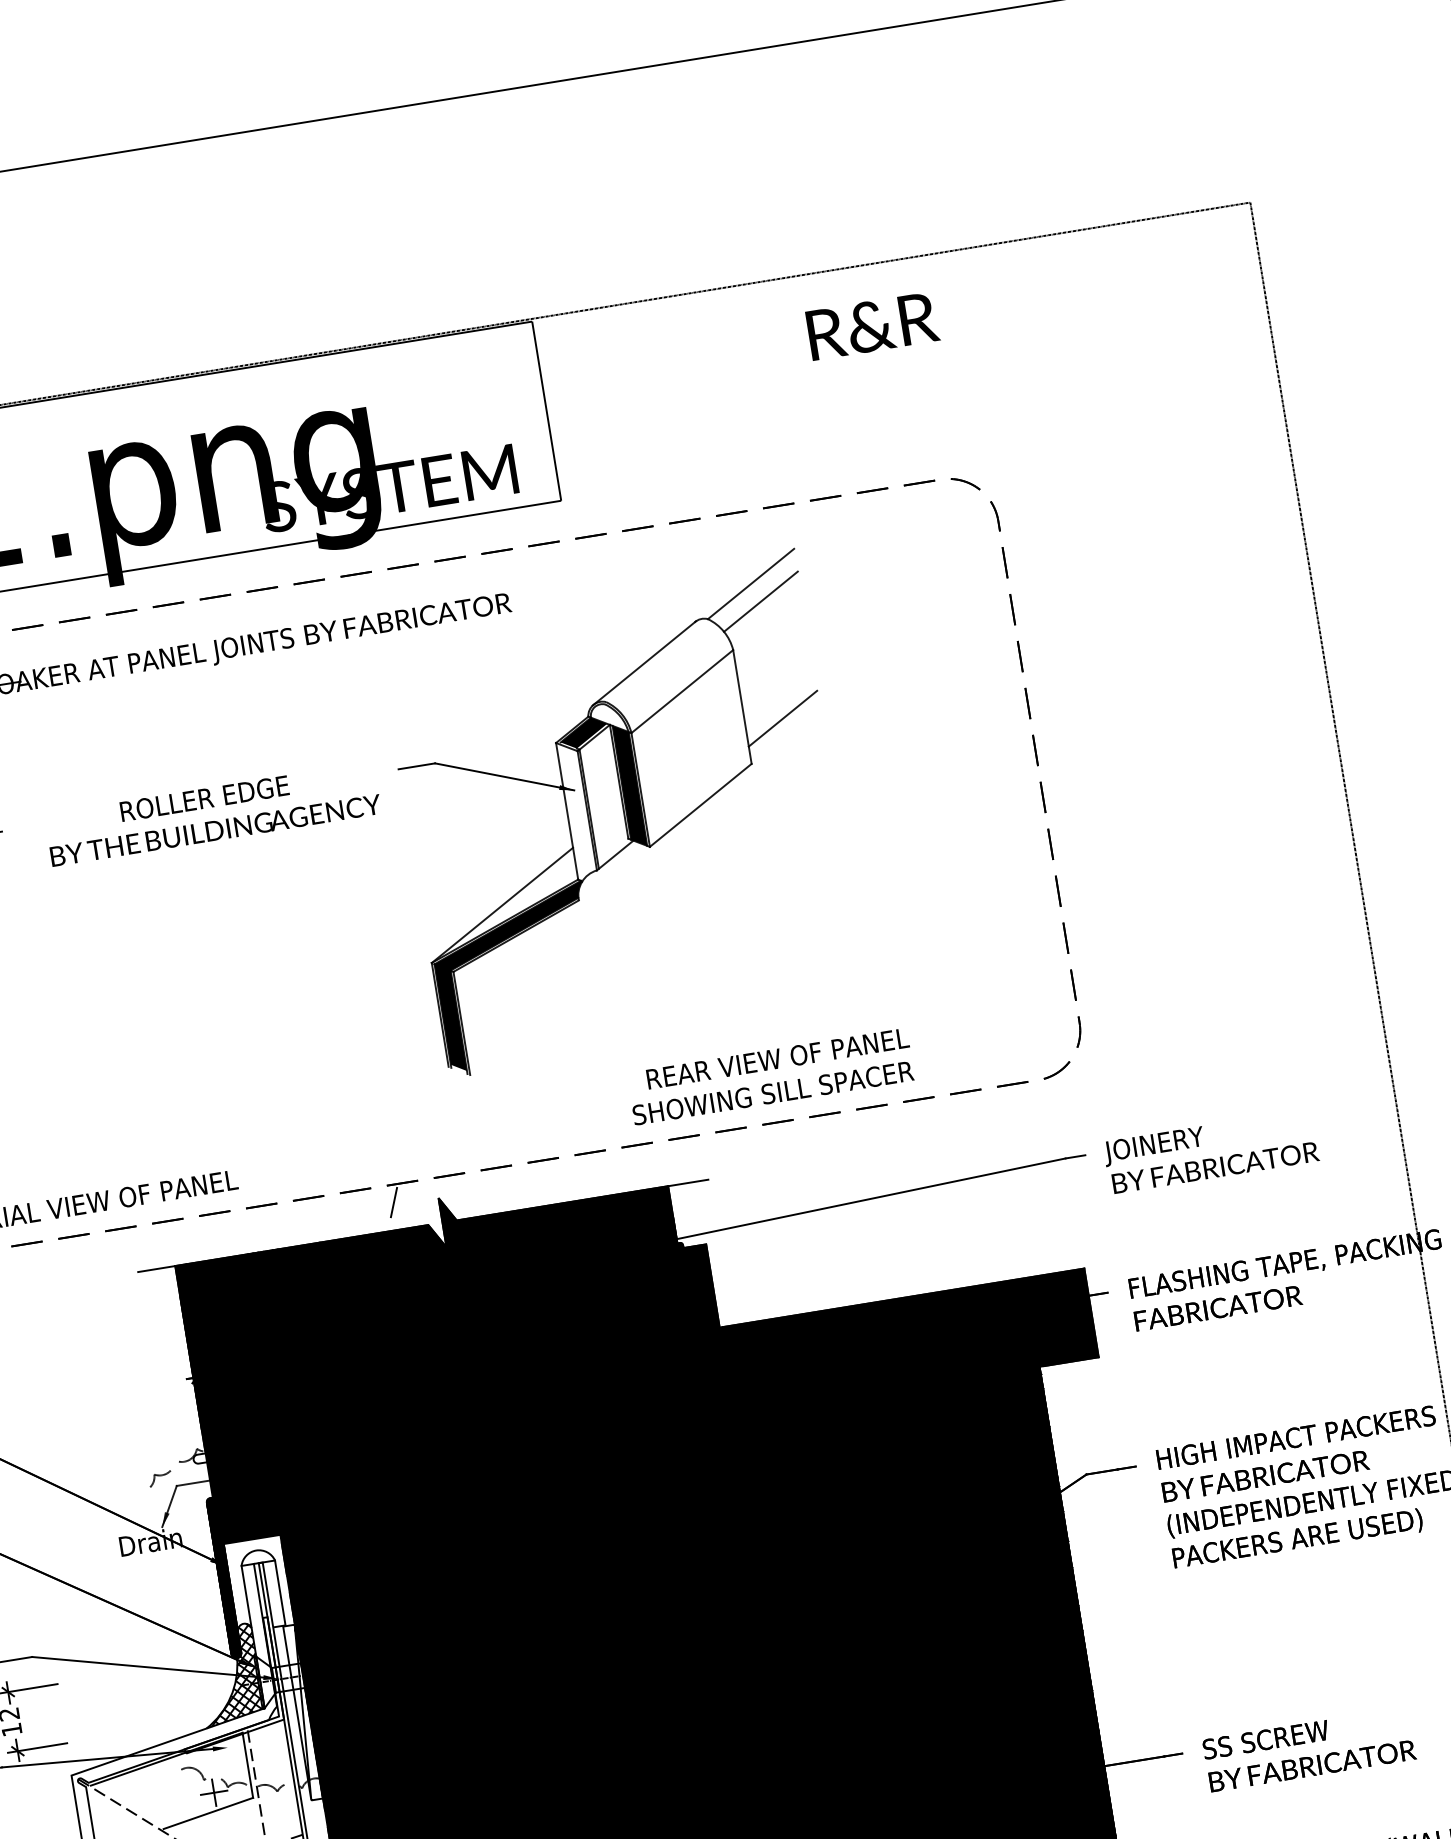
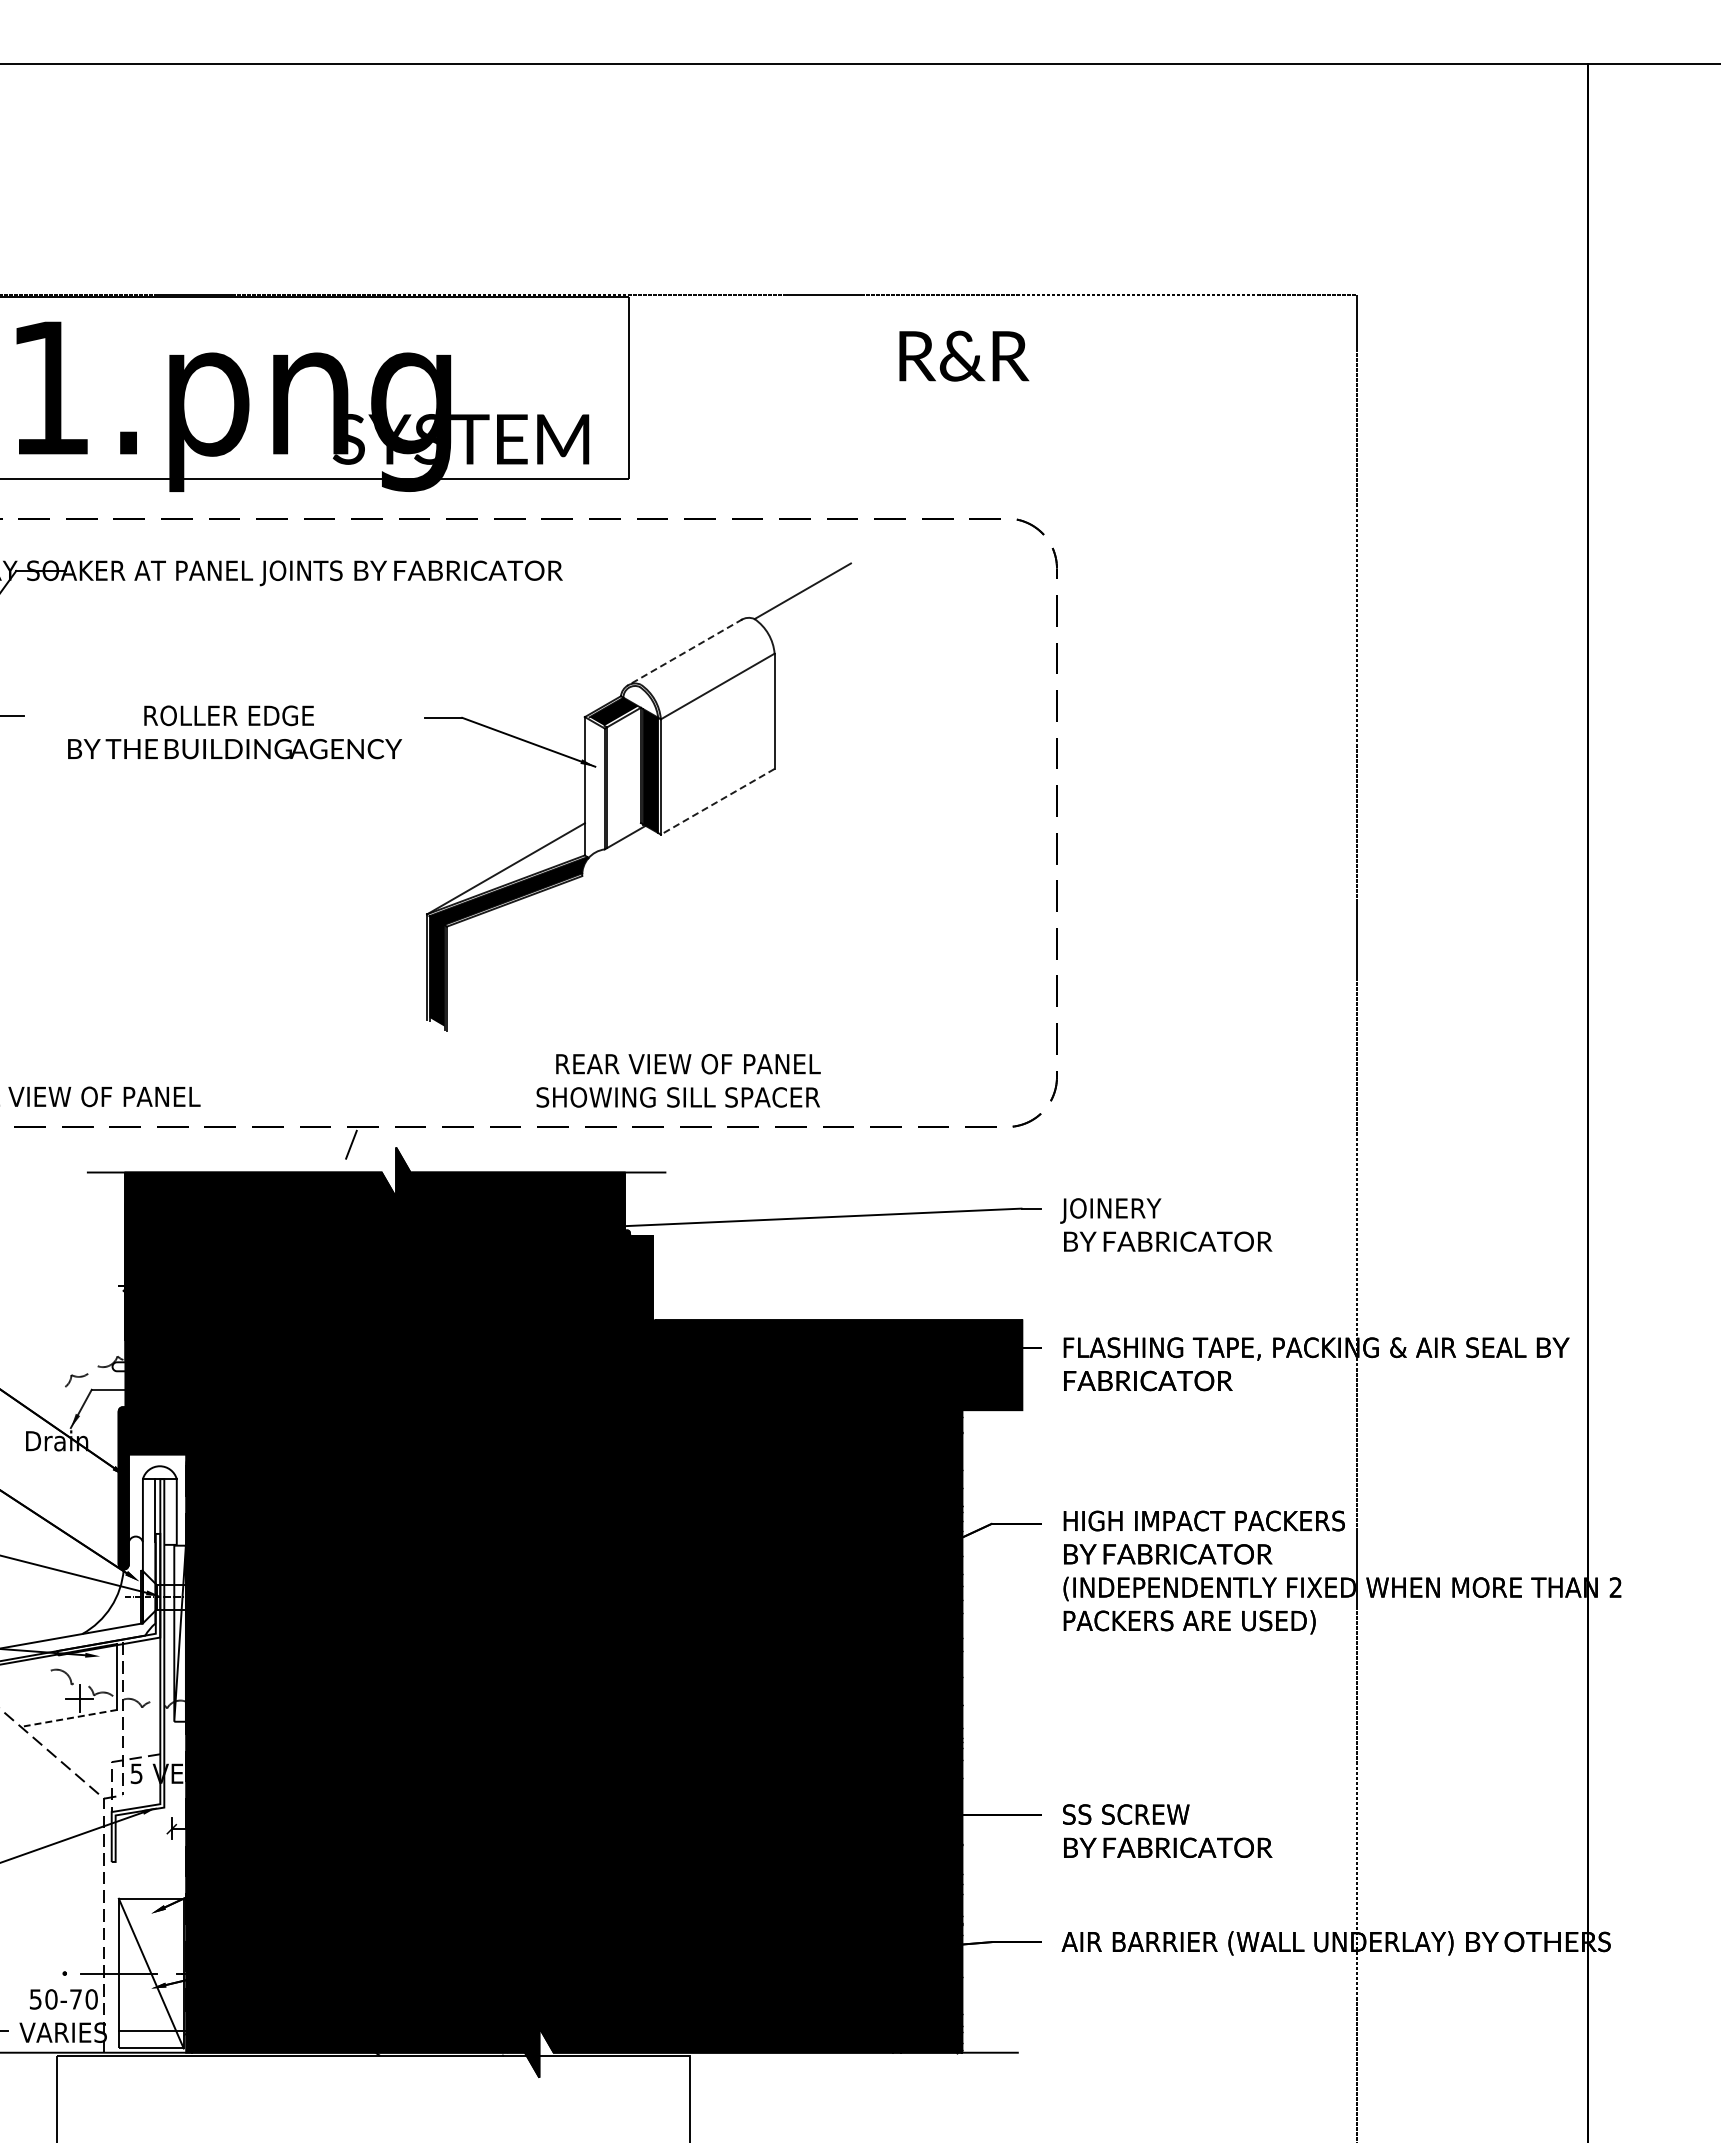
line: (760, 601) -> (809, 610), removed
line: (644, 663) -> (684, 652), solid -> dashed
line: (782, 718) -> (812, 729), removed
line: (700, 805) -> (717, 801), solid -> dashed
text: (770, 1076) -> (678, 1080), moved
hatch: (229, 1674) -> (113, 1584), removed
line: (208, 1813) -> (70, 1718), solid -> dashed

